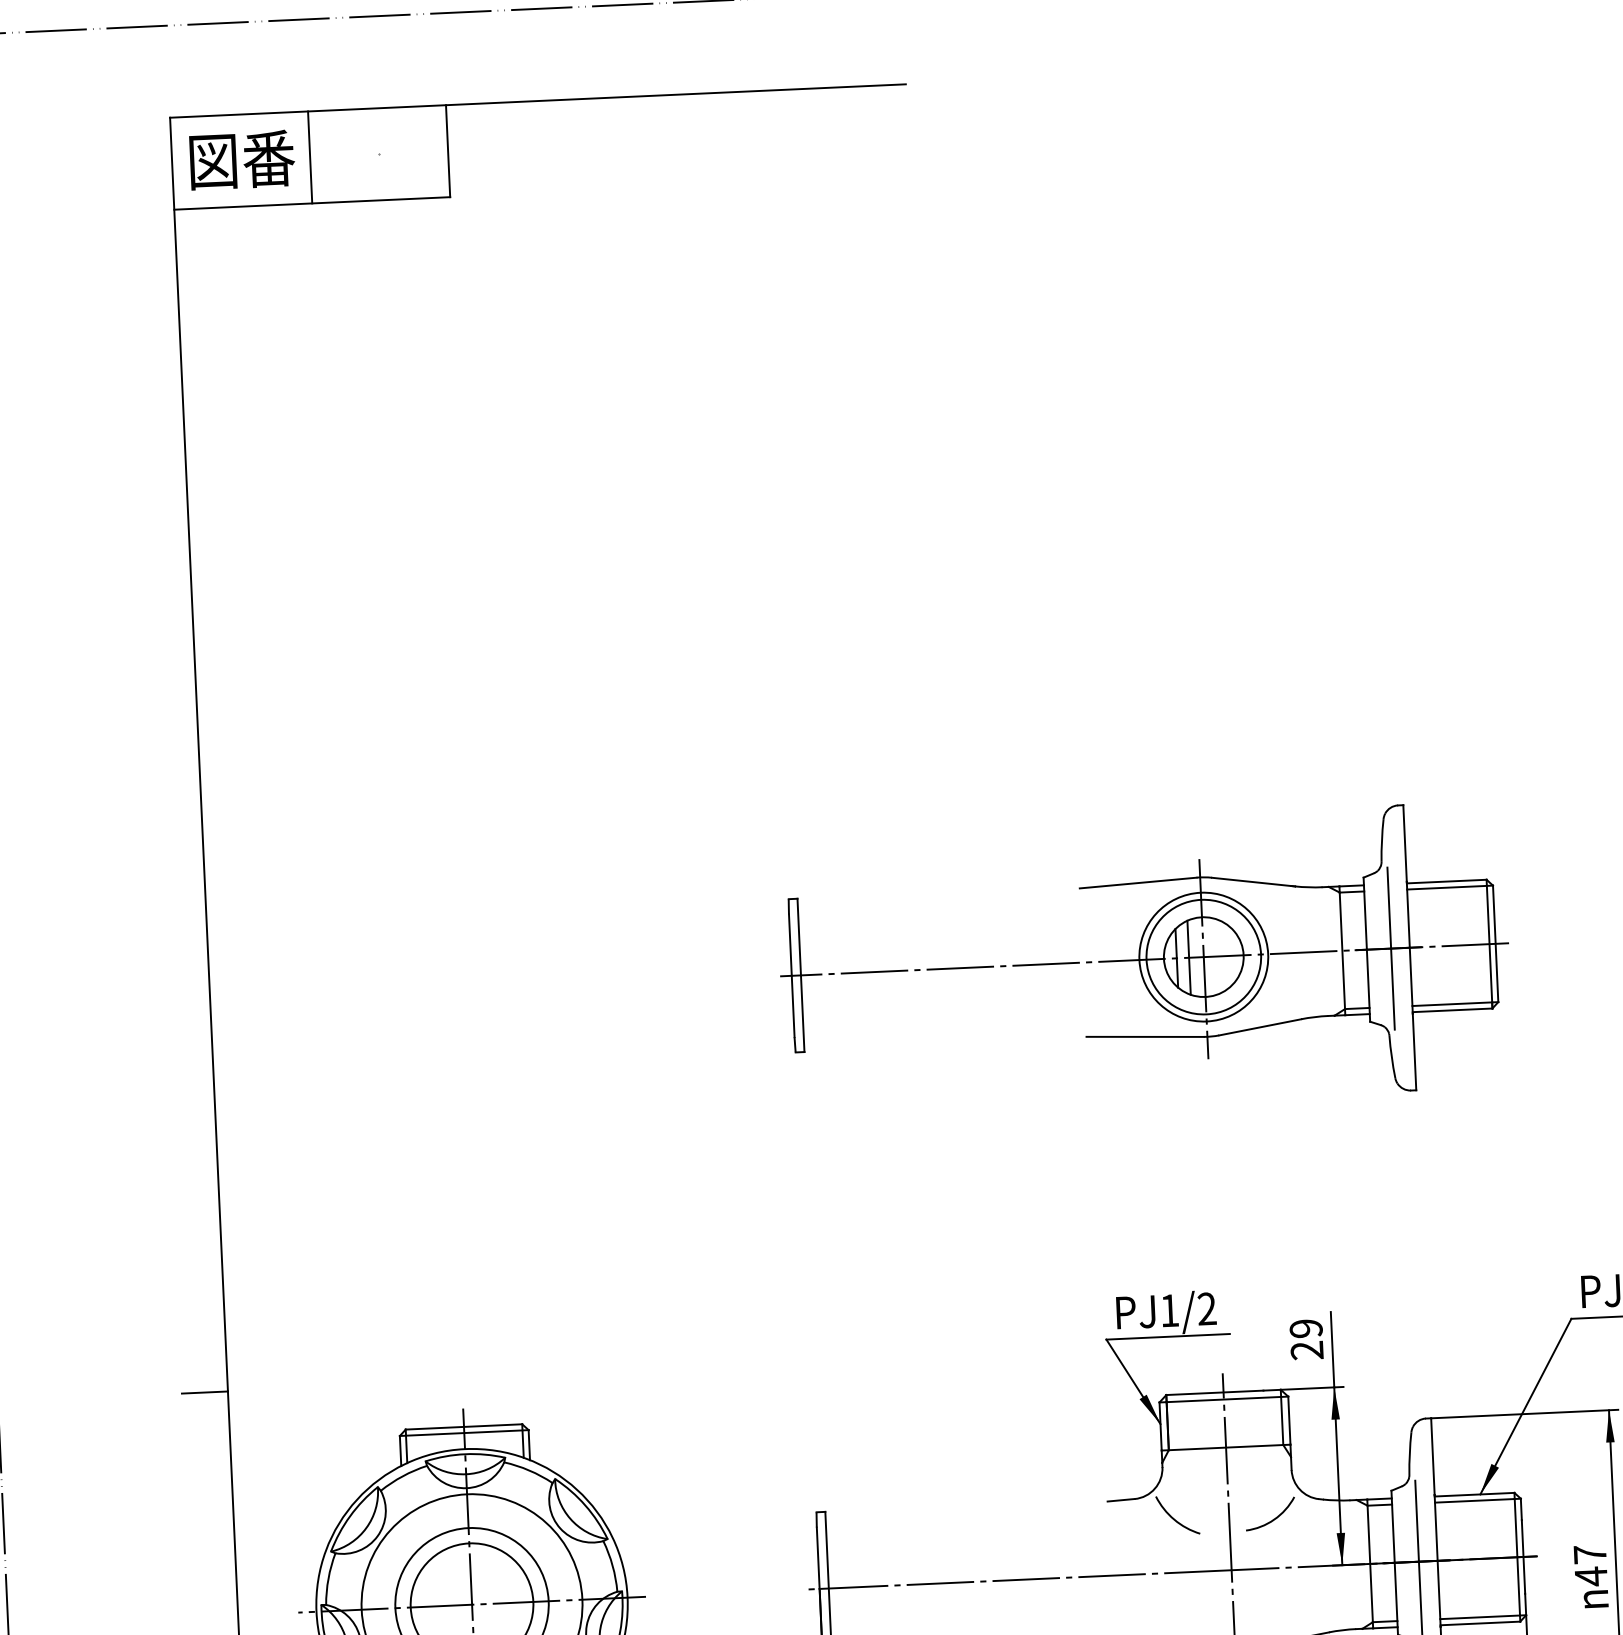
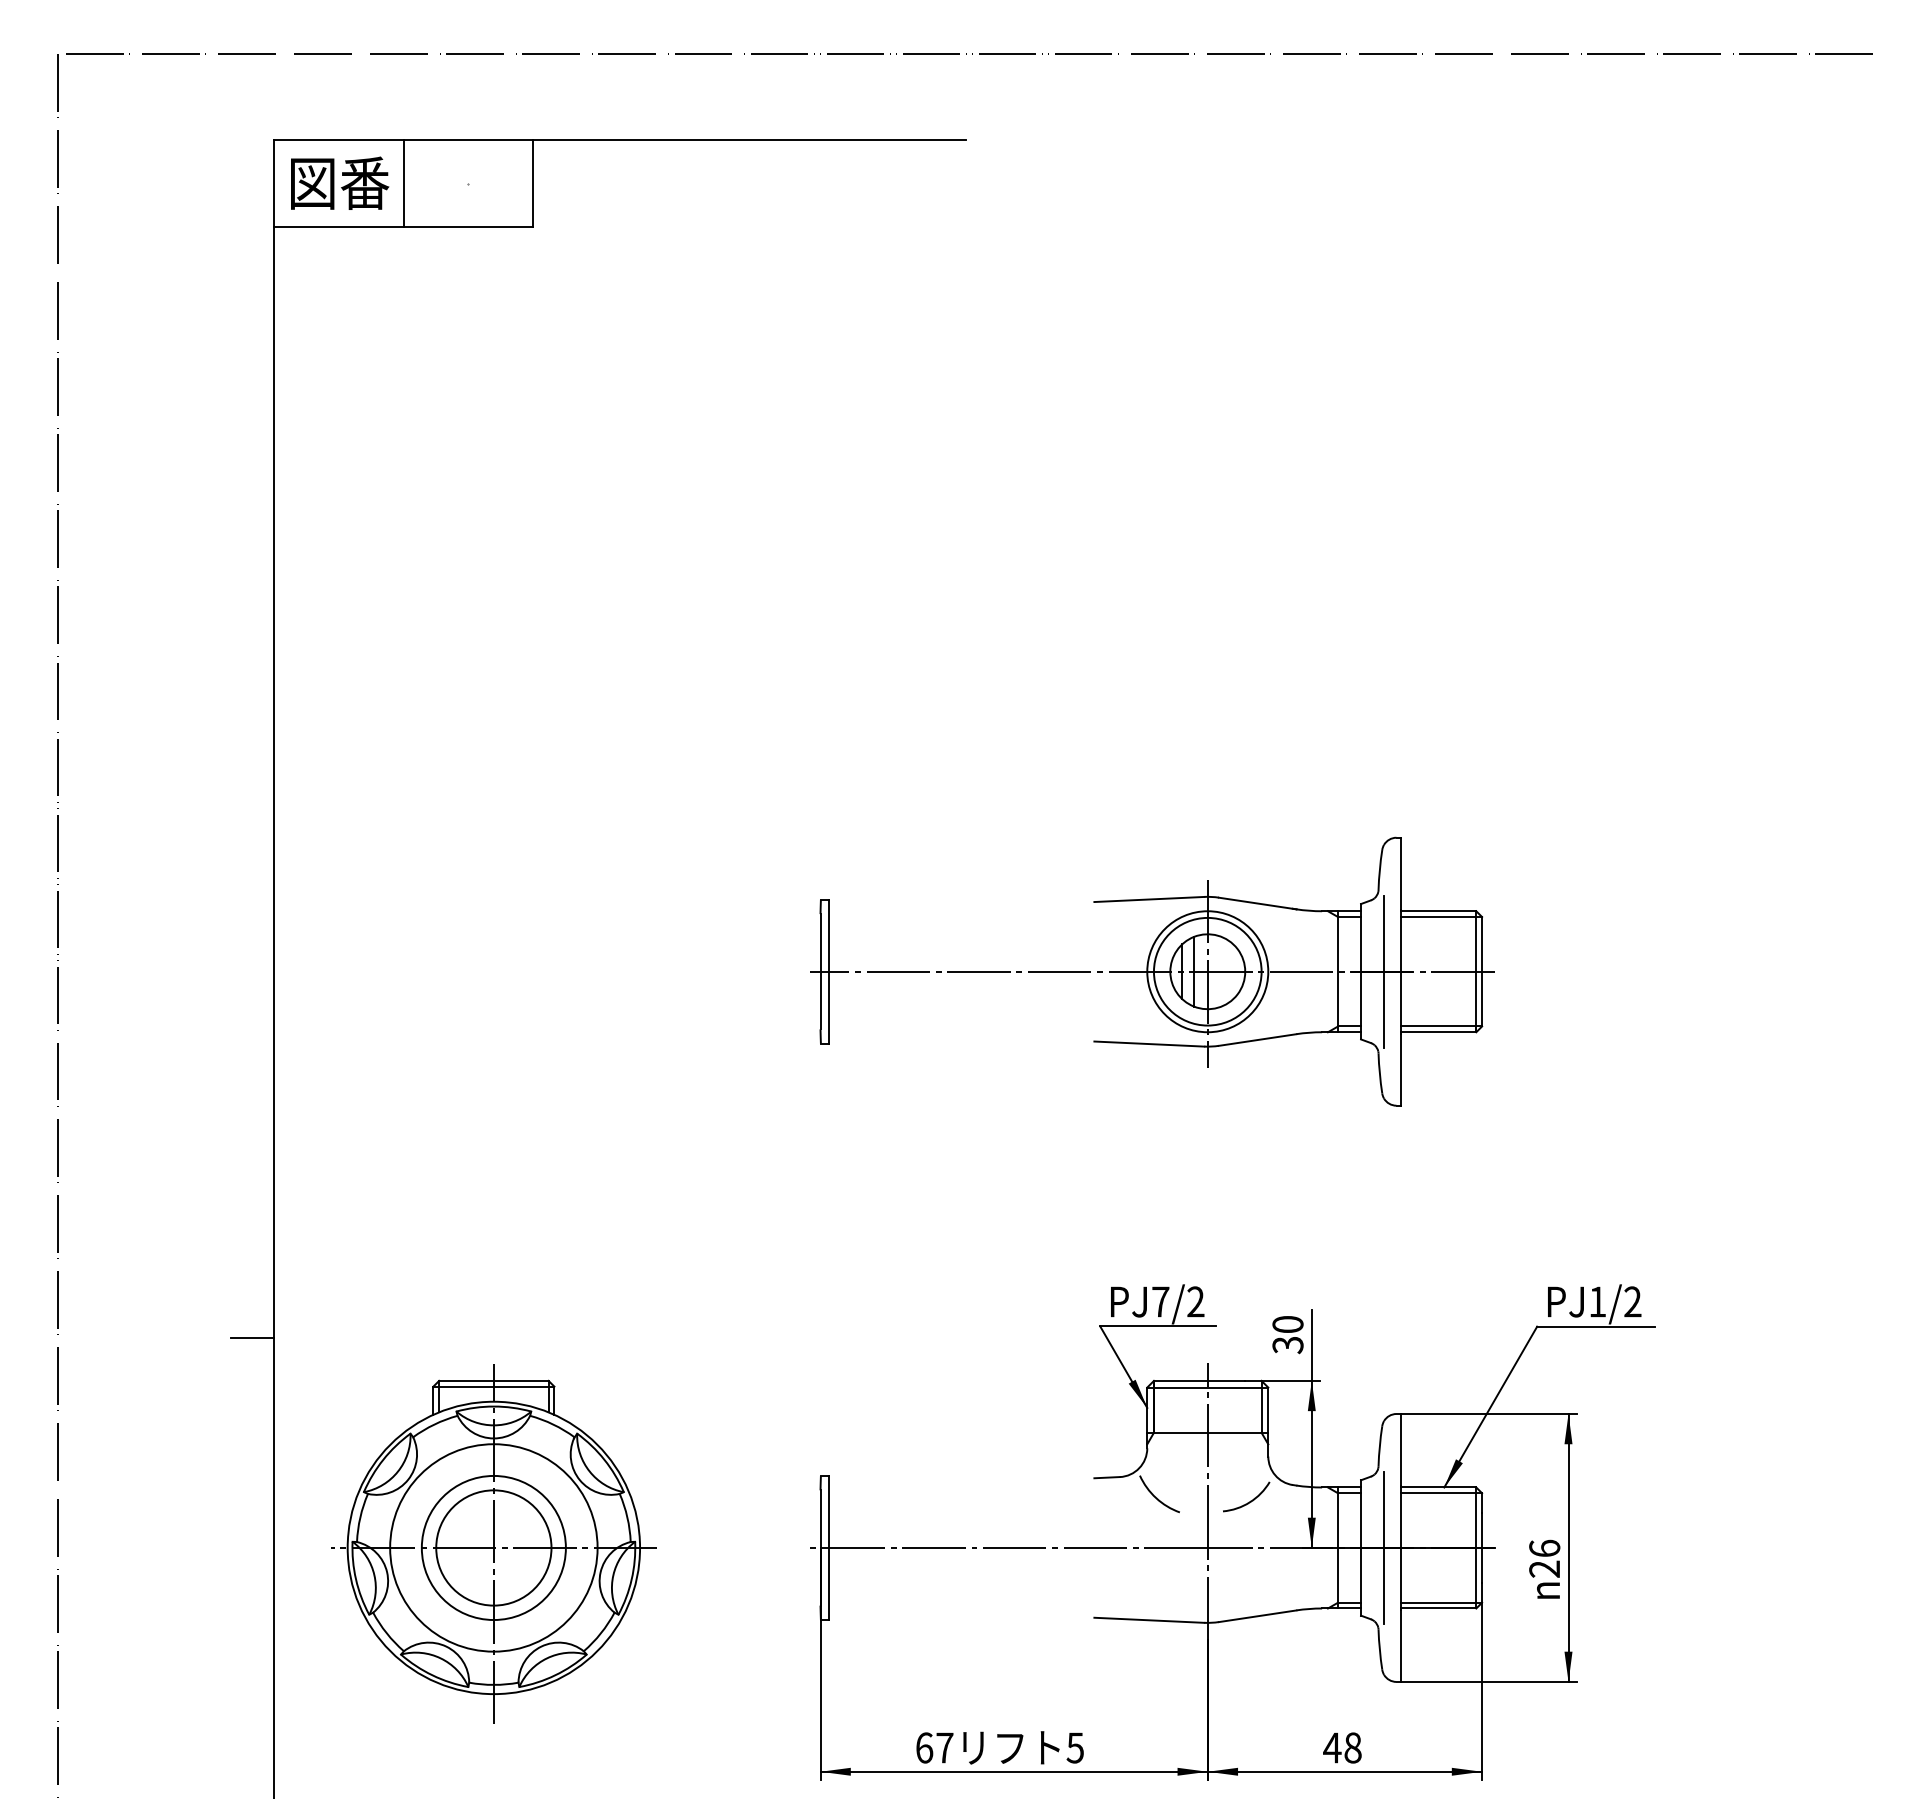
text: (1169, 1310) -> (1160, 1301), PJ1/2 -> PJ7/2
text: (1306, 1340) -> (1287, 1335), 29 -> 30
text: (1590, 1565) -> (1544, 1558), 47 -> 26

